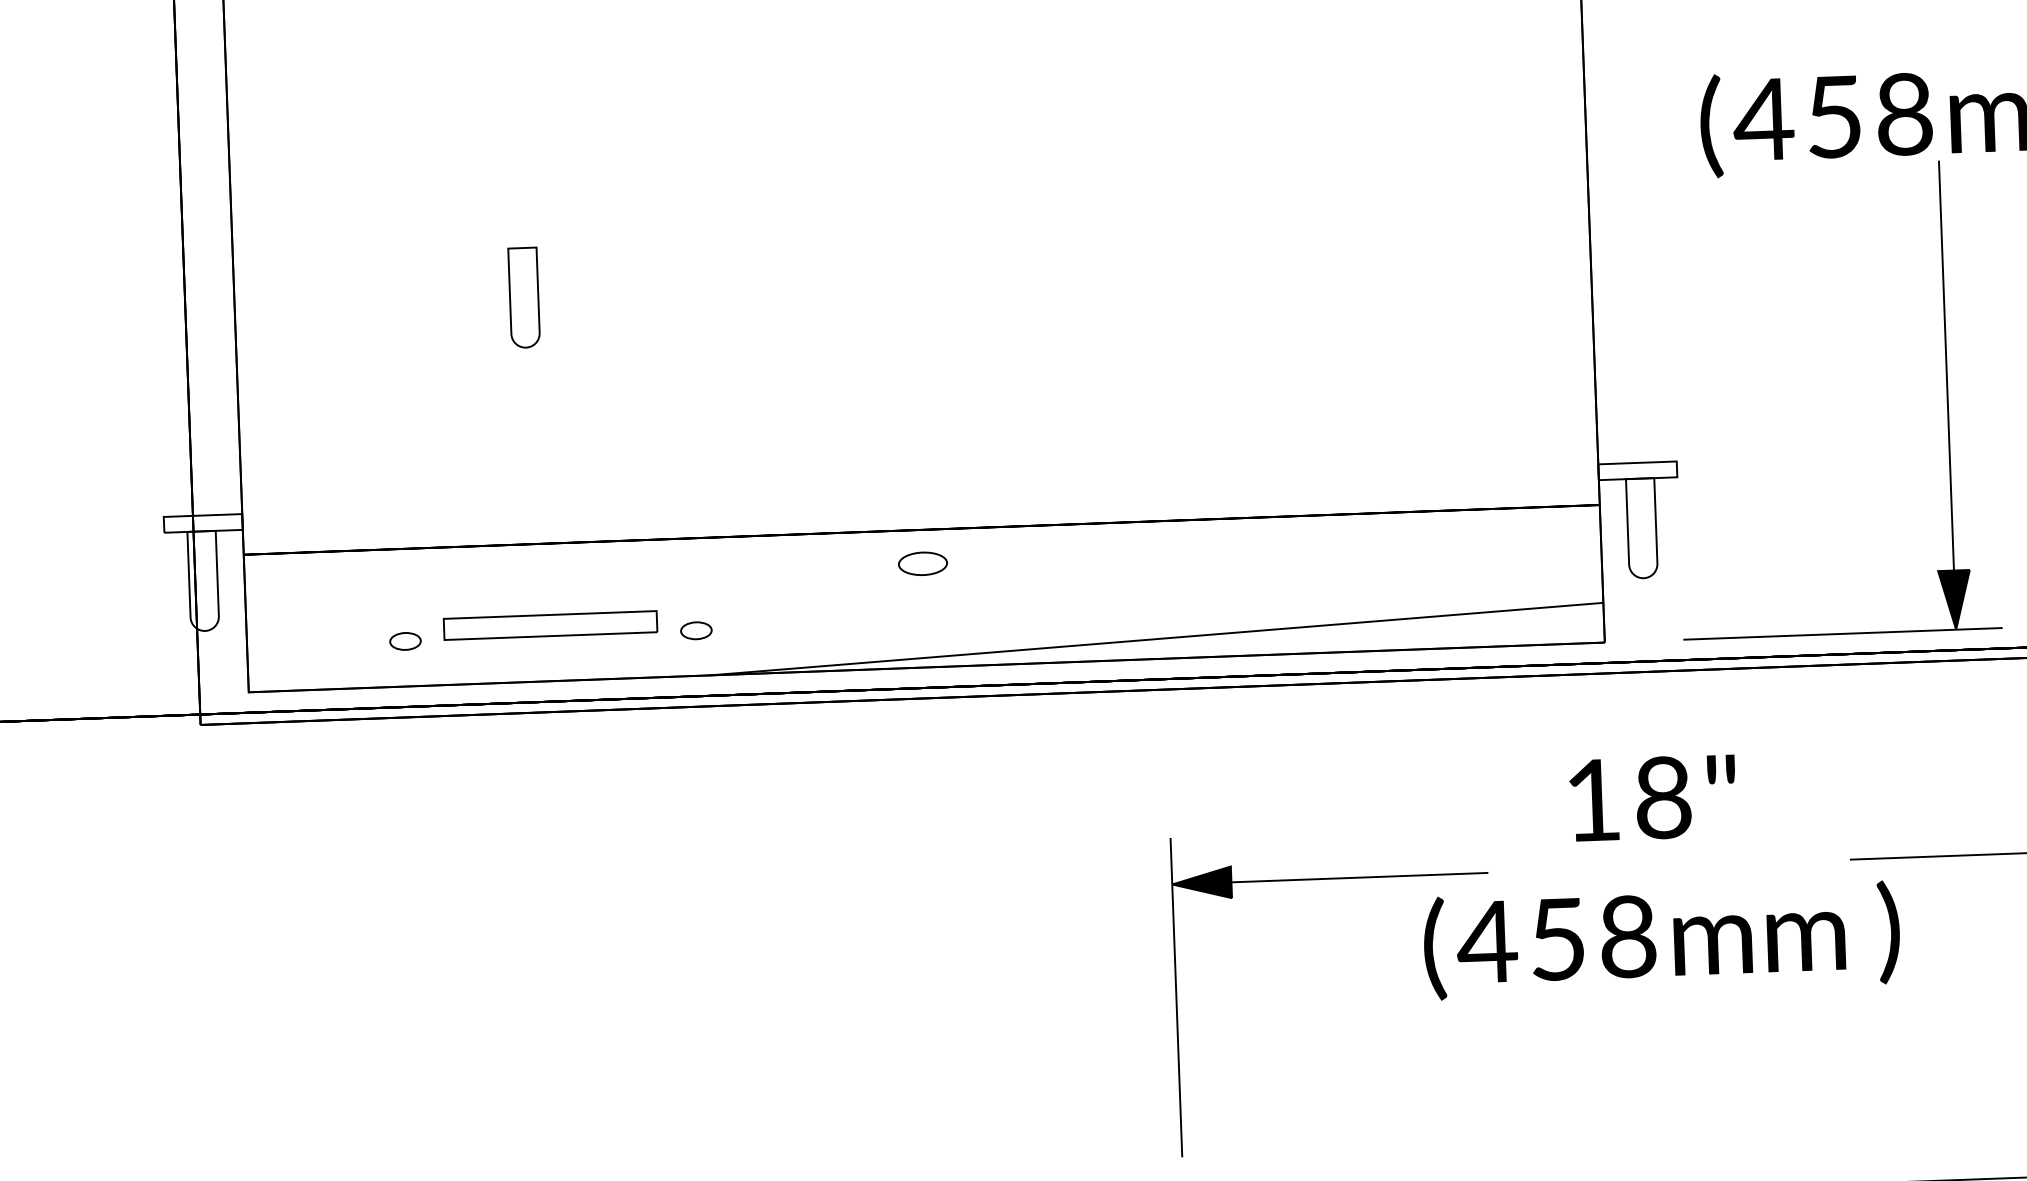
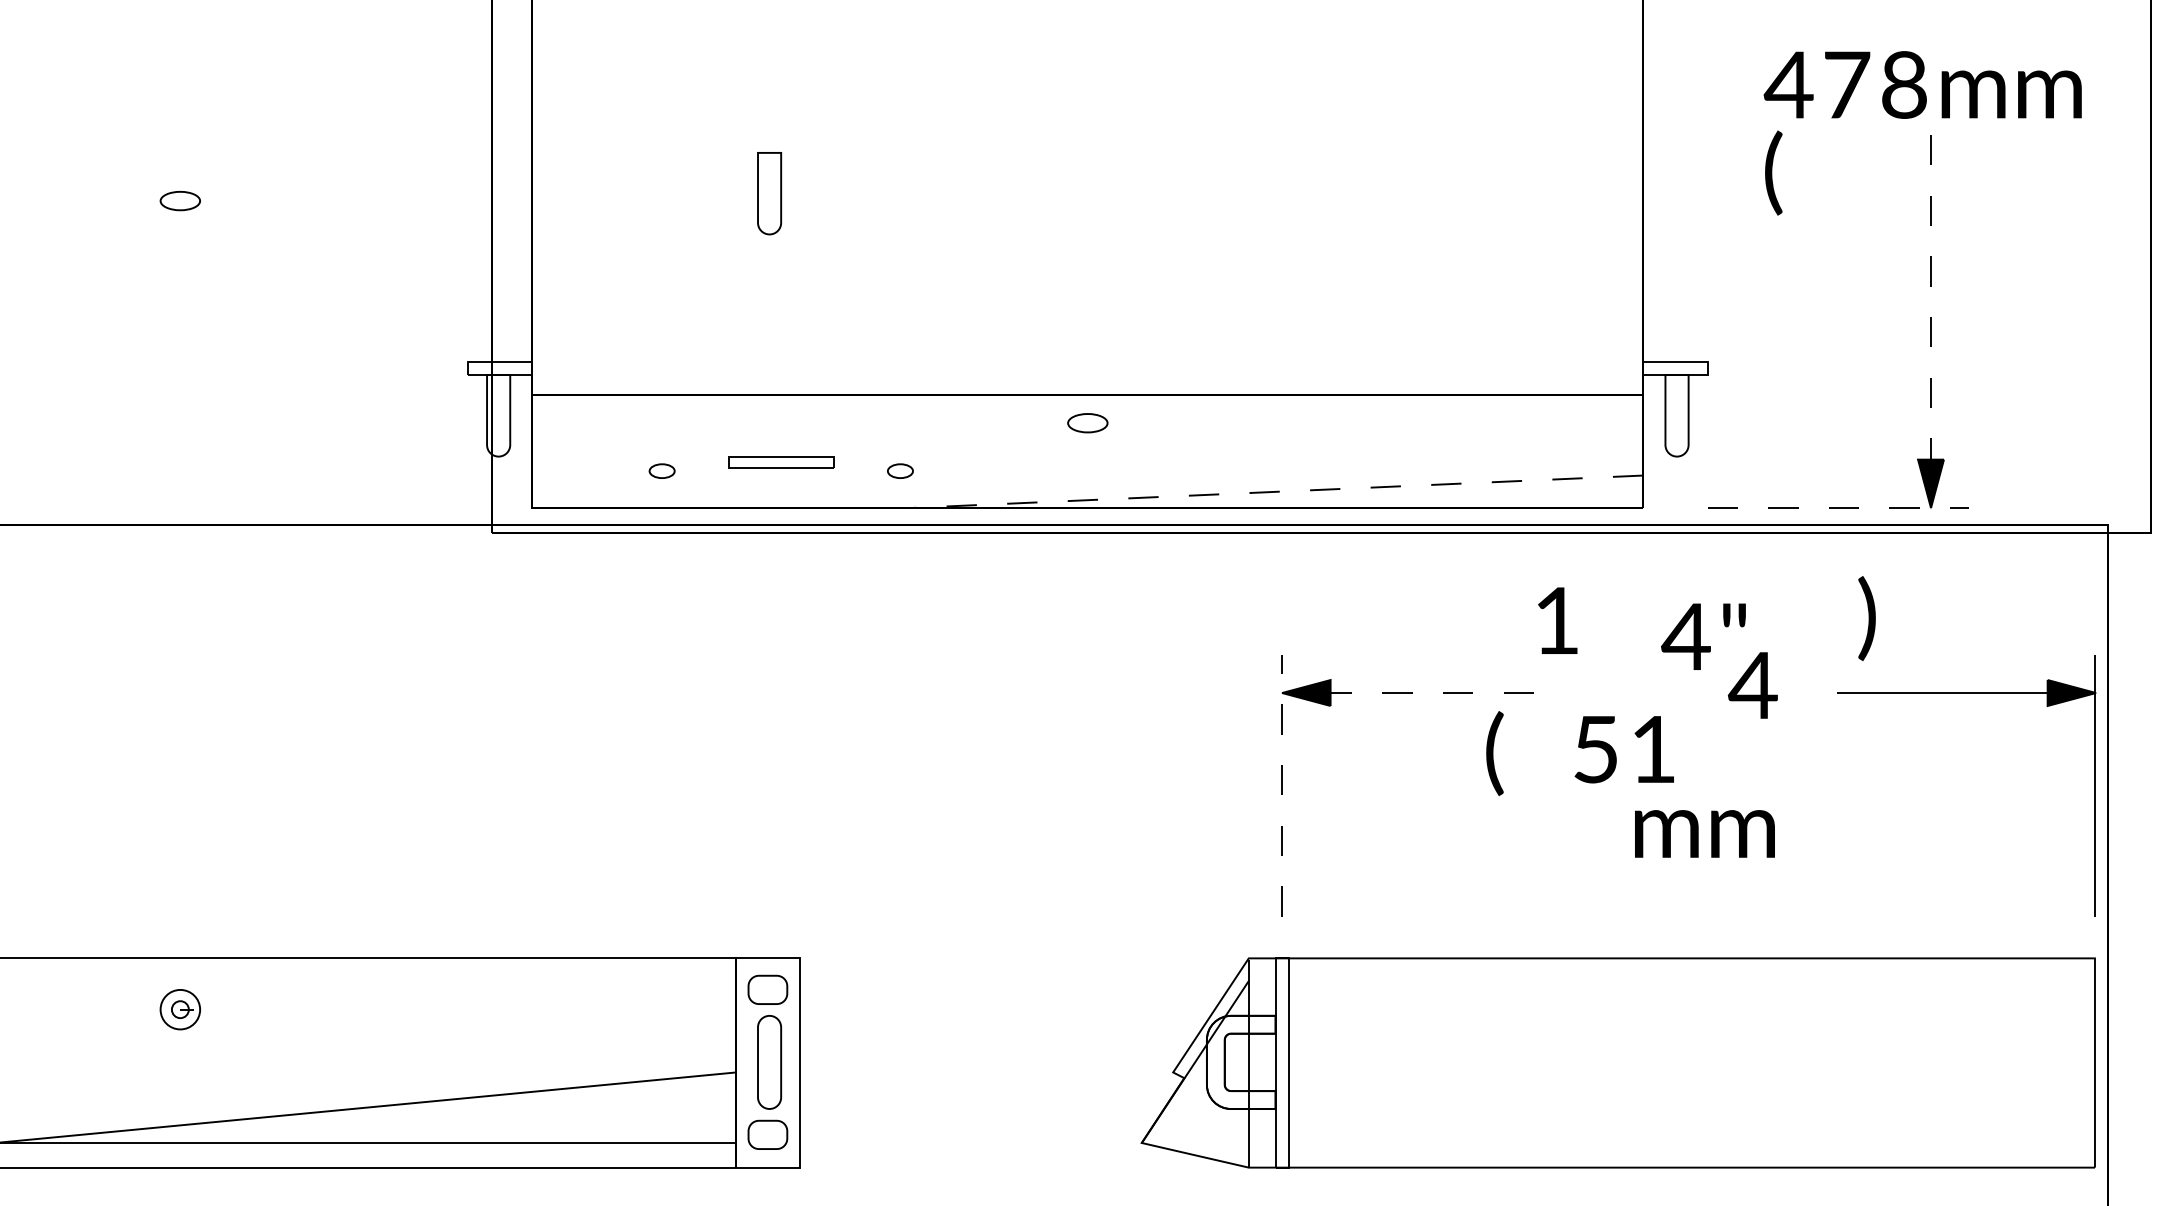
text: (1835, 116) -> (1847, 84), 5 -> 7
text: (1710, 125) -> (1773, 172), moved
line: (1947, 370) -> (1931, 295), solid -> dashed
part: (550, 625) -> (781, 462), size x0.6
line: (1843, 634) -> (1838, 508), solid -> dashed
line: (1155, 638) -> (1275, 491), solid -> dashed
text: (1662, 797) -> (1685, 636), 8 -> 4
text: (1593, 799) -> (1557, 620), moved
line: (1354, 878) -> (1431, 693), solid -> dashed
text: (1888, 932) -> (1866, 618), moved
text: (1628, 936) -> (1653, 749), 8 -> 1
text: (1486, 942) -> (1752, 685), moved
text: (1759, 943) -> (1704, 833), moved
line: (1176, 997) -> (1282, 785), solid -> dashed

